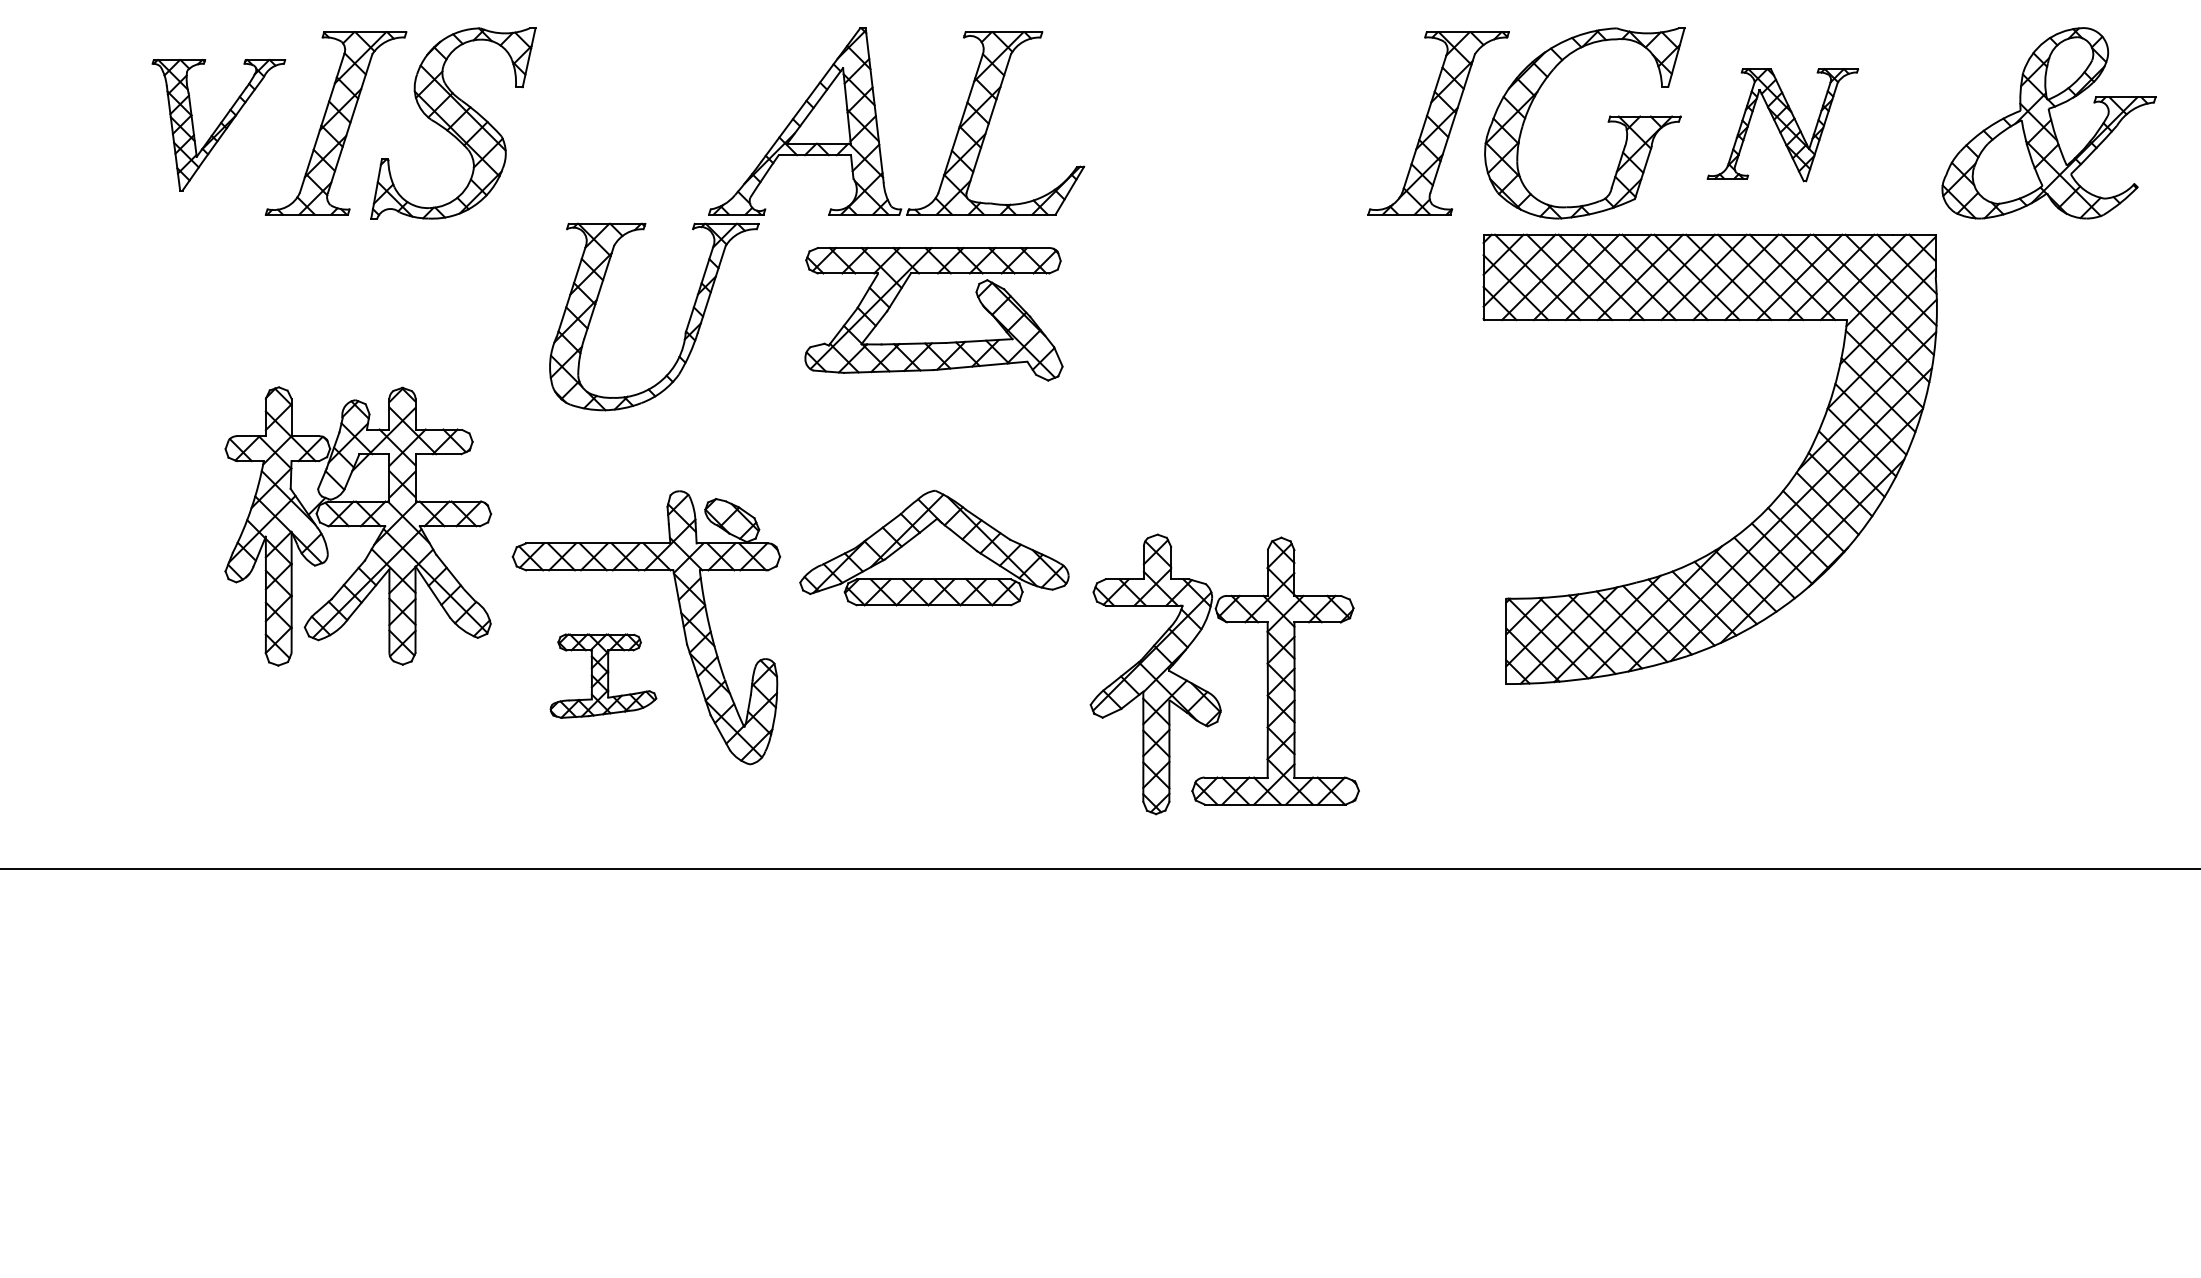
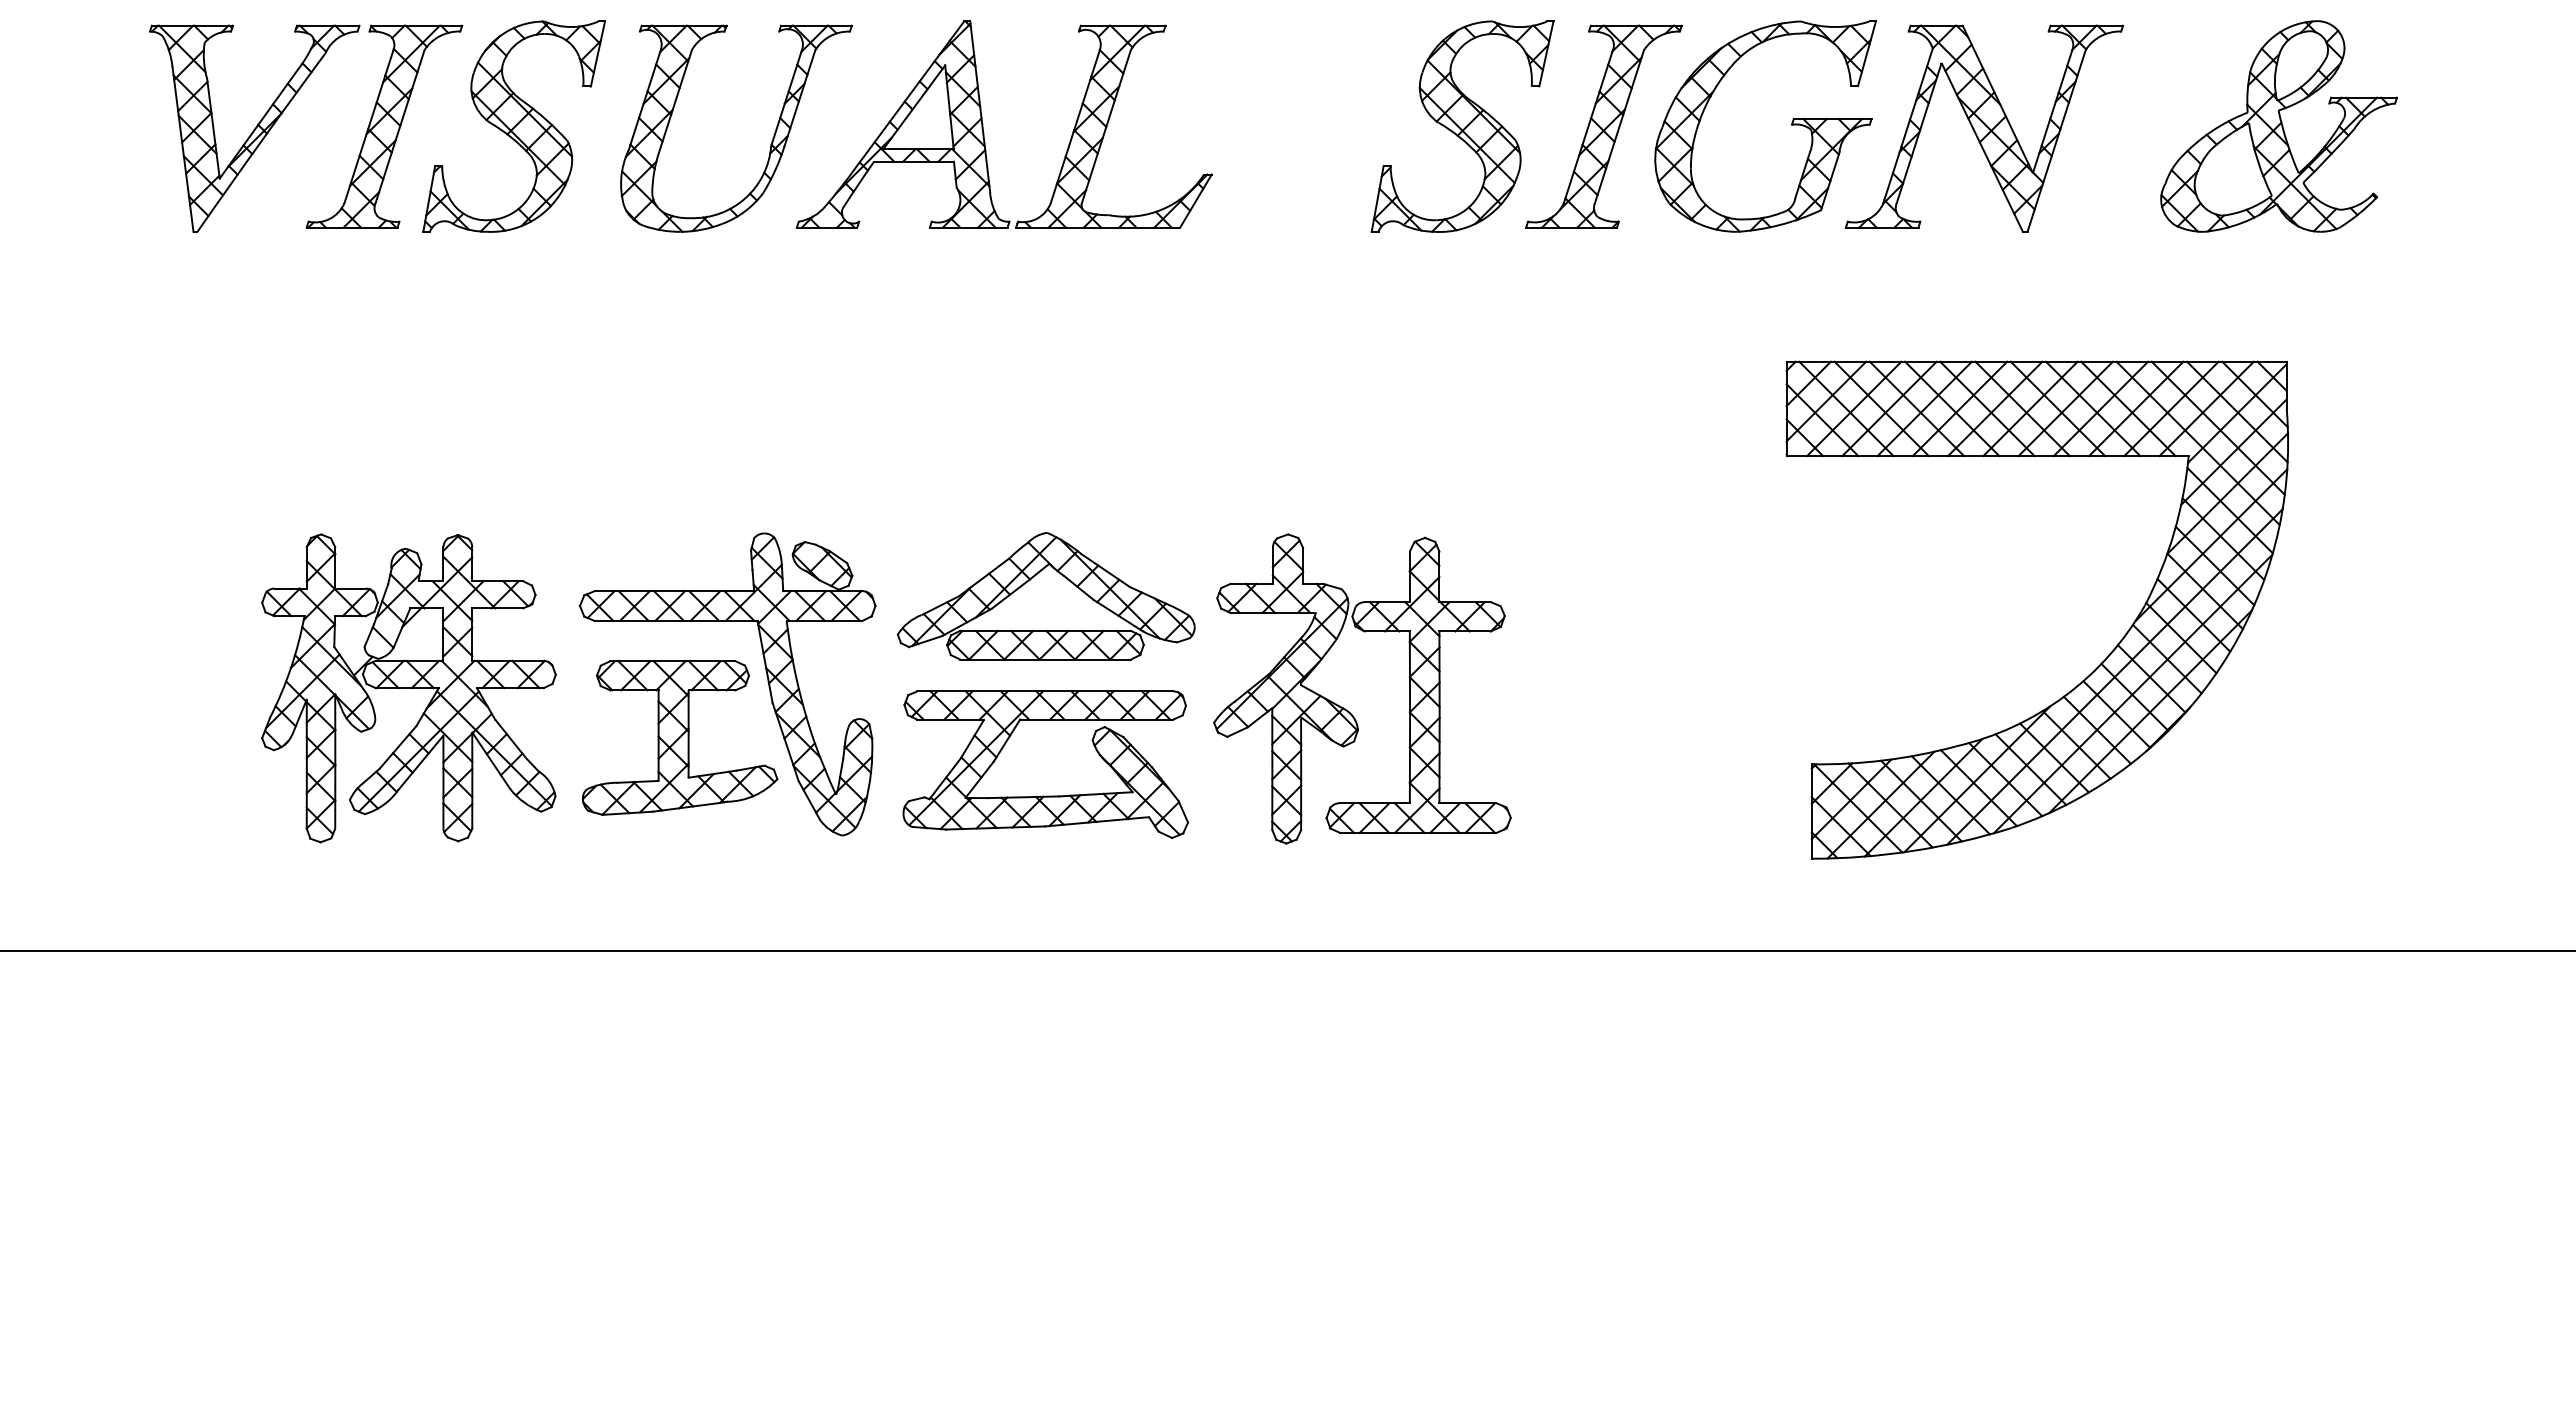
part: (1310, 123) -> (1462, 126), added
part: (218, 125) -> (254, 128), size x1.43
part: (1782, 125) -> (1984, 128), size x1.67
part: (686, 328) -> (771, 141), moved
part: (933, 342) -> (1045, 795), moved
part: (1762, 512) -> (2095, 668), moved
part: (357, 526) -> (408, 688), moved
part: (603, 675) -> (680, 737), size x1.67
part: (1212, 693) -> (1348, 710), moved

